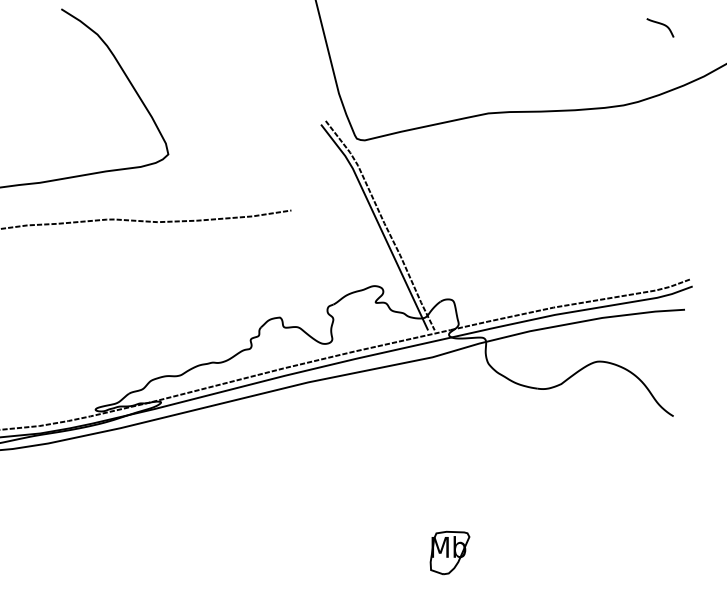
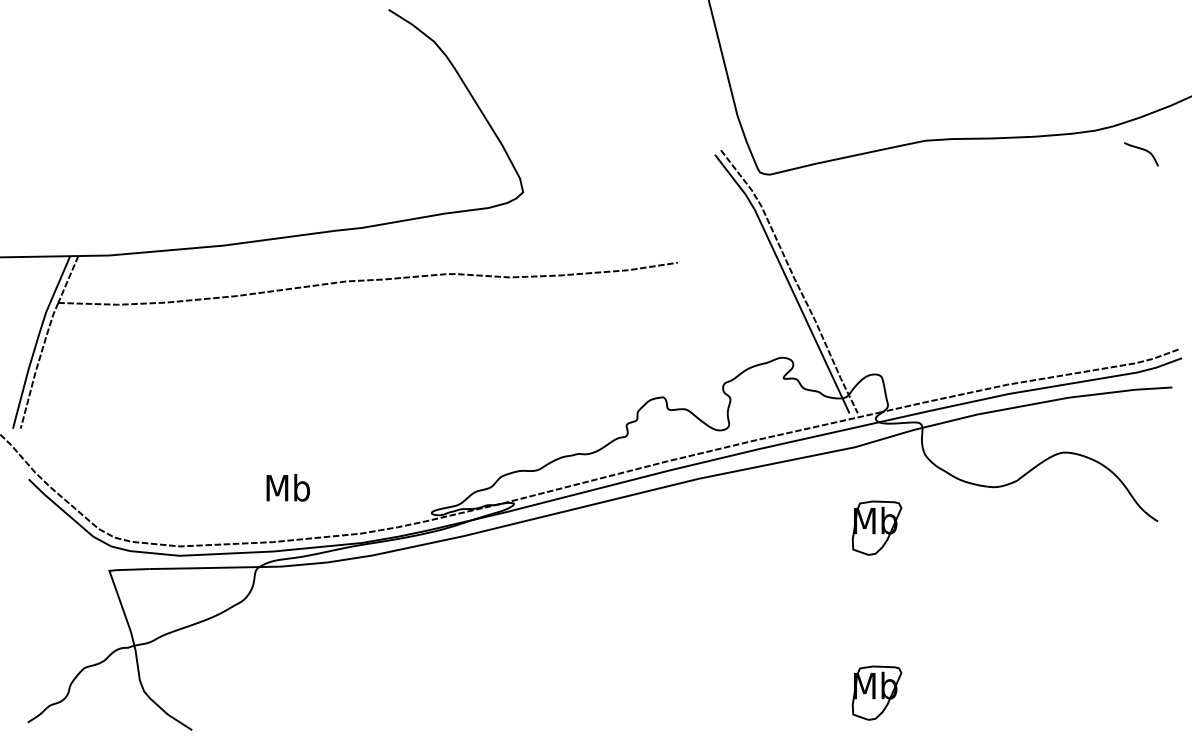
curve: (661, 24) -> (1142, 150), moved
part: (449, 421) -> (876, 527), added

